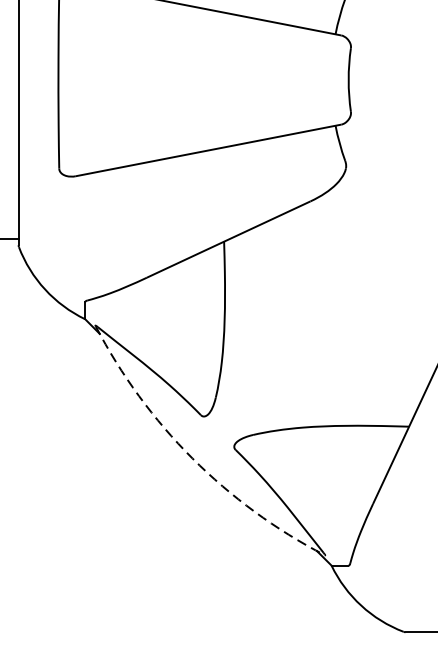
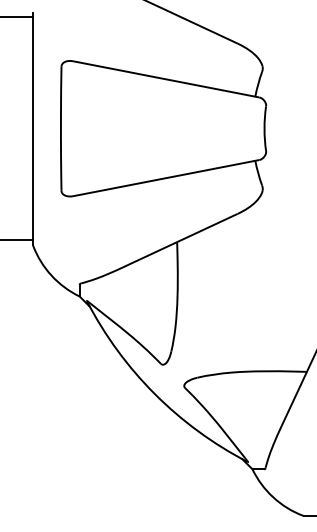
arc: (191, 458) -> (154, 394), dashed -> solid

